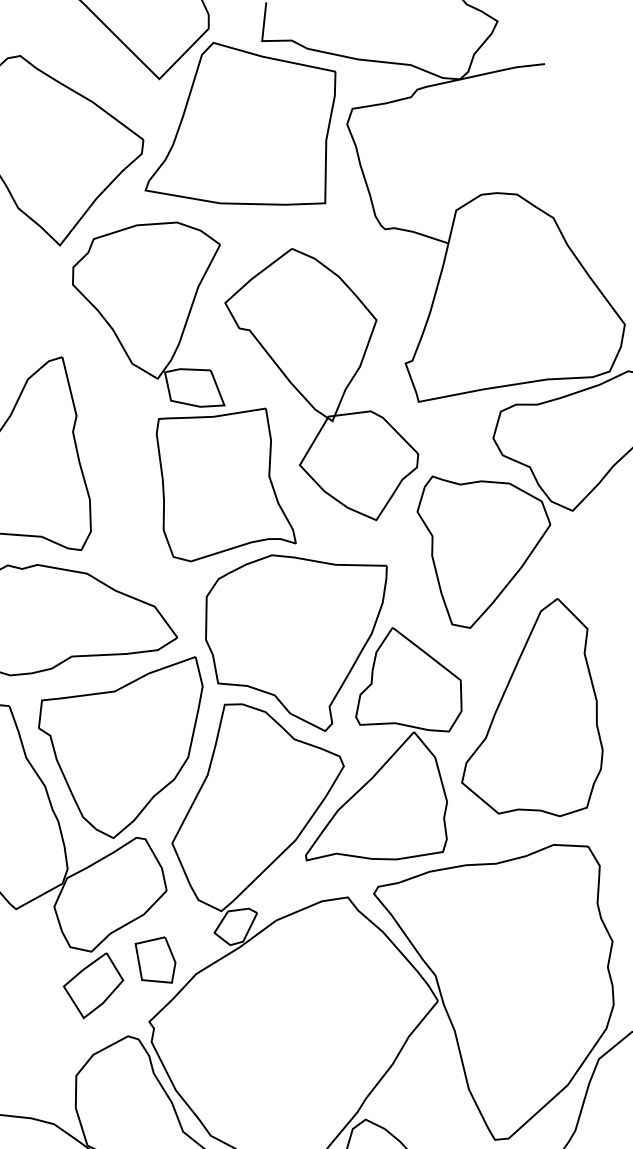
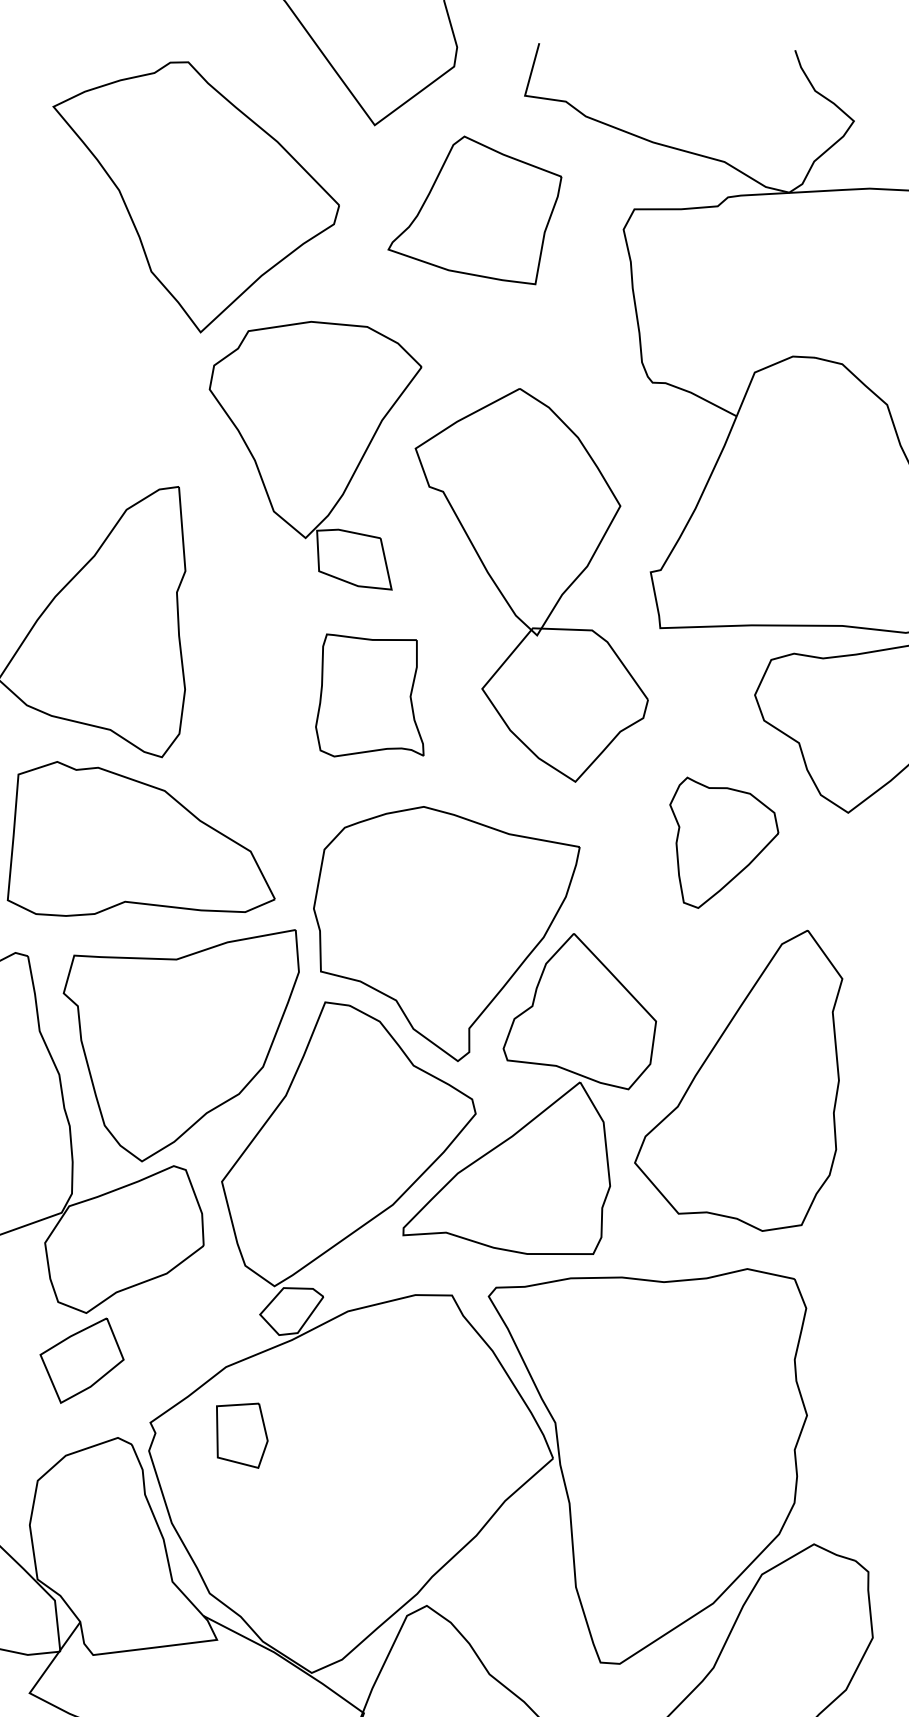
part: (239, 127) -> (474, 210), size x0.6
part: (220, 482) -> (369, 695), size x0.6
part: (488, 546) -> (724, 842), size x0.6
part: (157, 961) -> (242, 1435), moved

